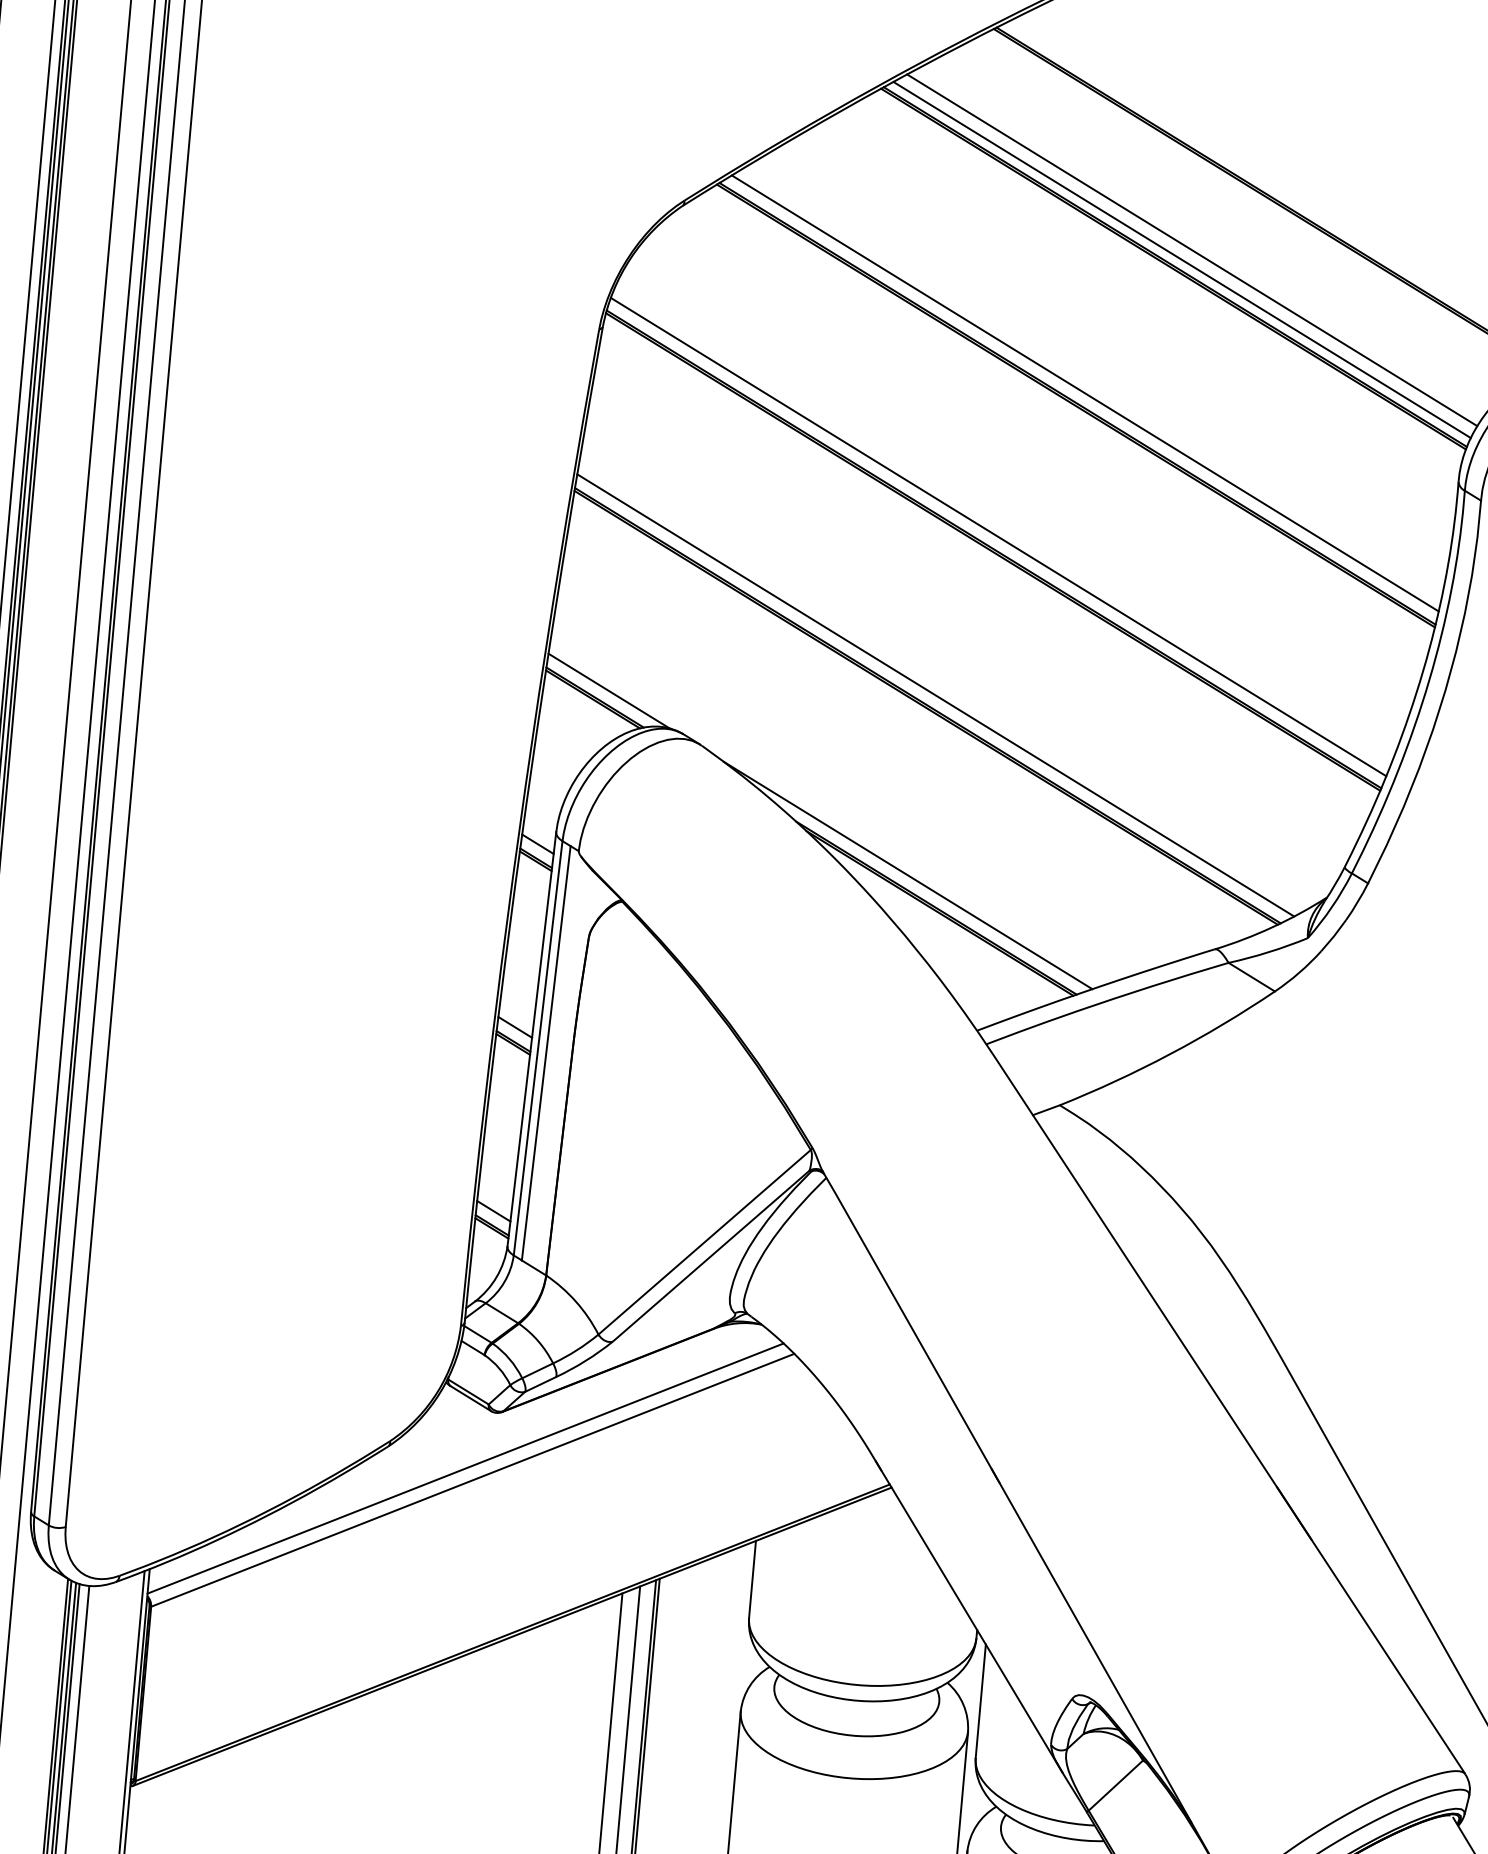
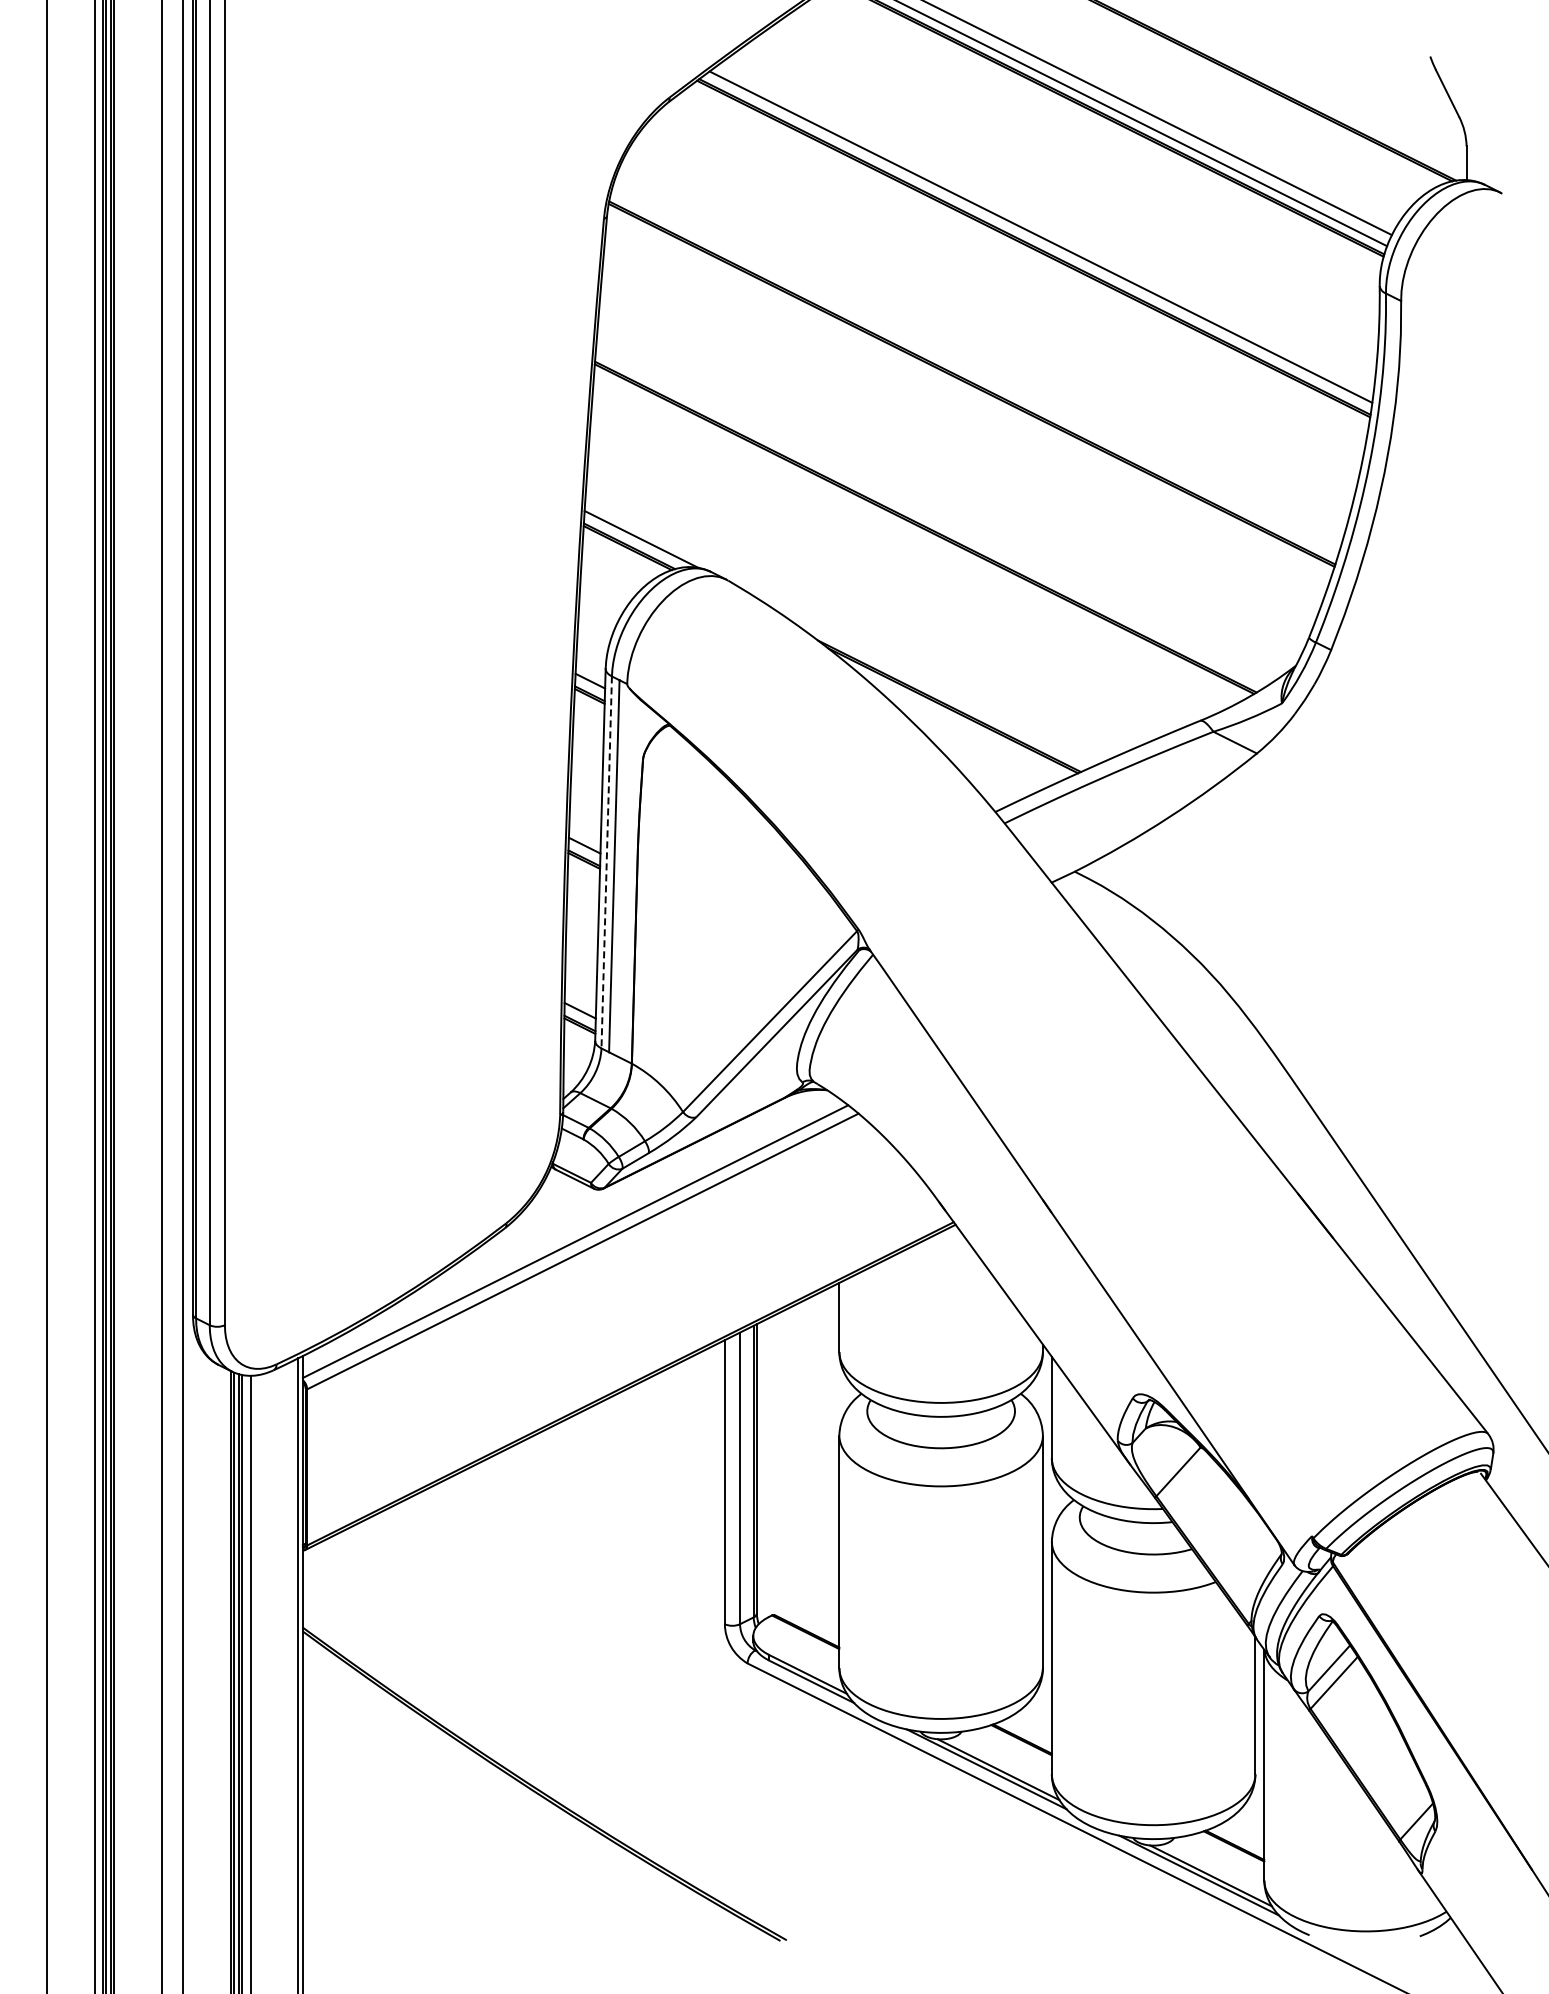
line: (997, 536) -> (974, 371), removed
line: (936, 695) -> (932, 517), removed
line: (907, 875) -> (921, 679), removed
line: (537, 1048) -> (606, 862), solid -> dashed

